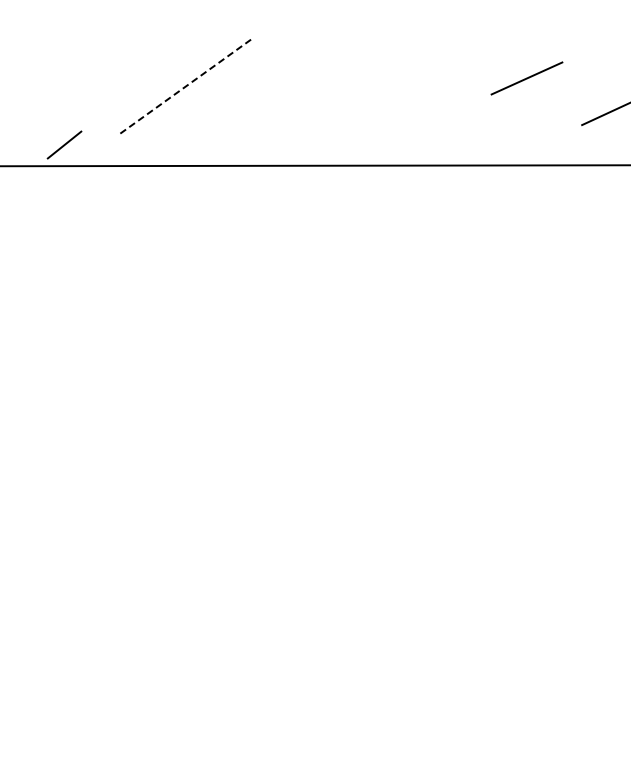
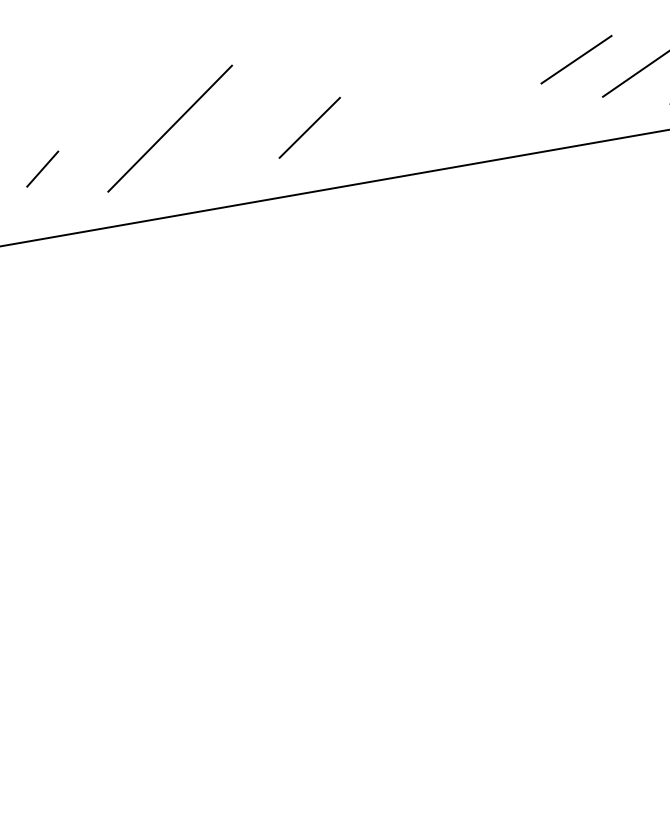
line: (526, 78) -> (576, 59), moved
line: (186, 86) -> (170, 128), dashed -> solid
line: (312, 107) -> (309, 127), added
line: (64, 144) -> (42, 168), moved

